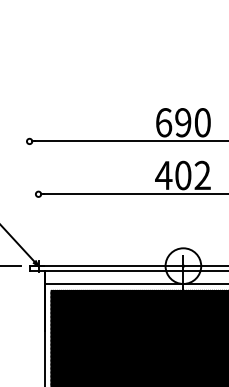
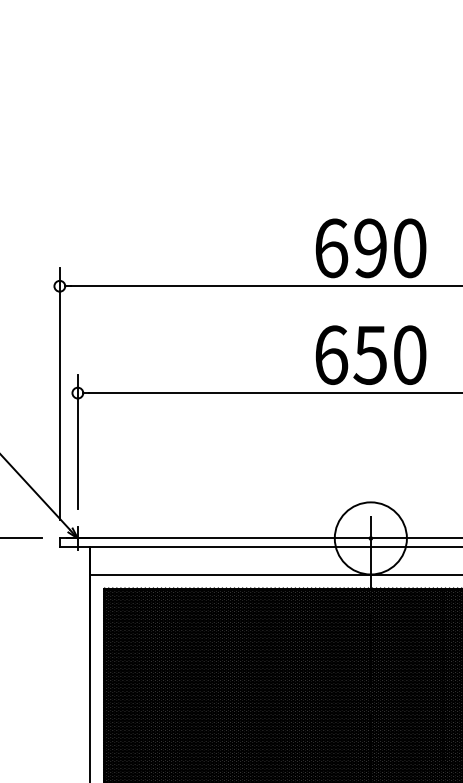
text: (182, 175) -> (369, 355), 402 -> 650
line: (29, 194) -> (59, 393), added
line: (38, 218) -> (77, 442), added

